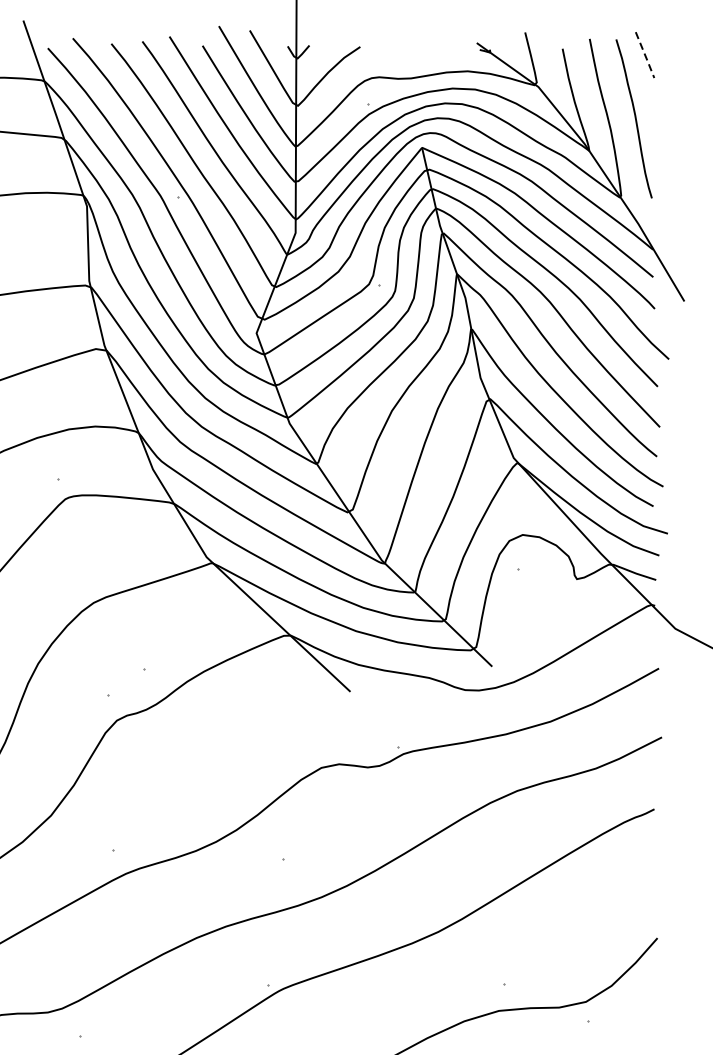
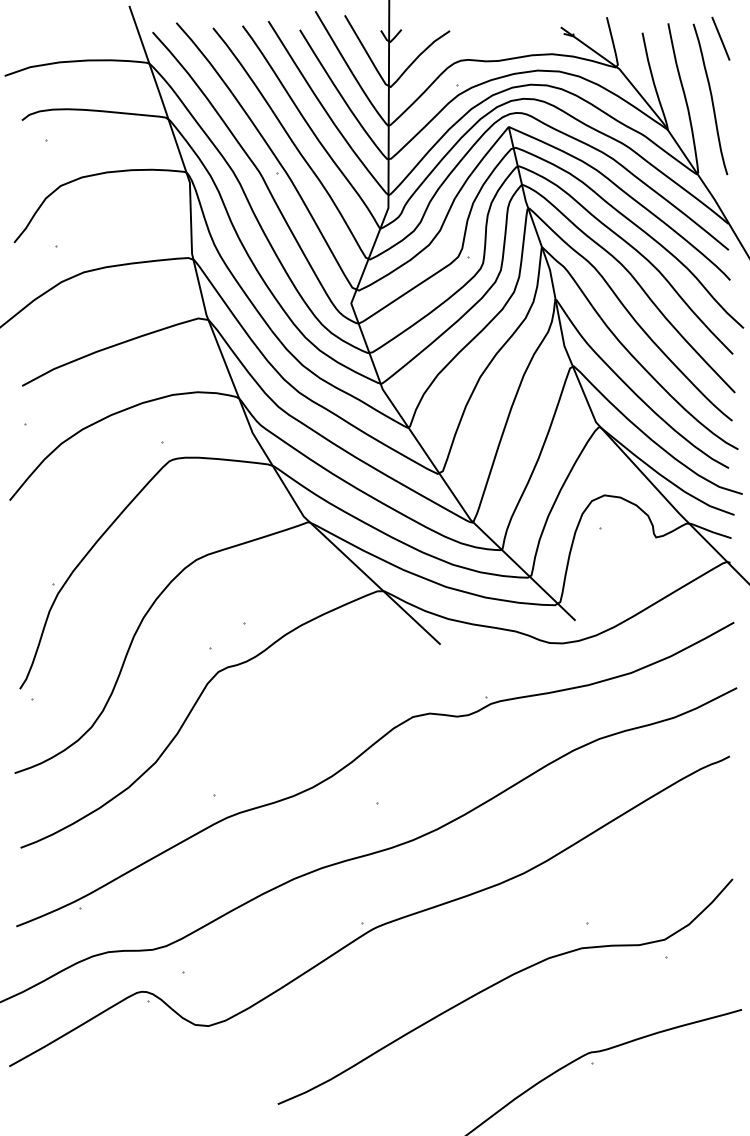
line: (645, 55) -> (721, 39), dashed -> solid

